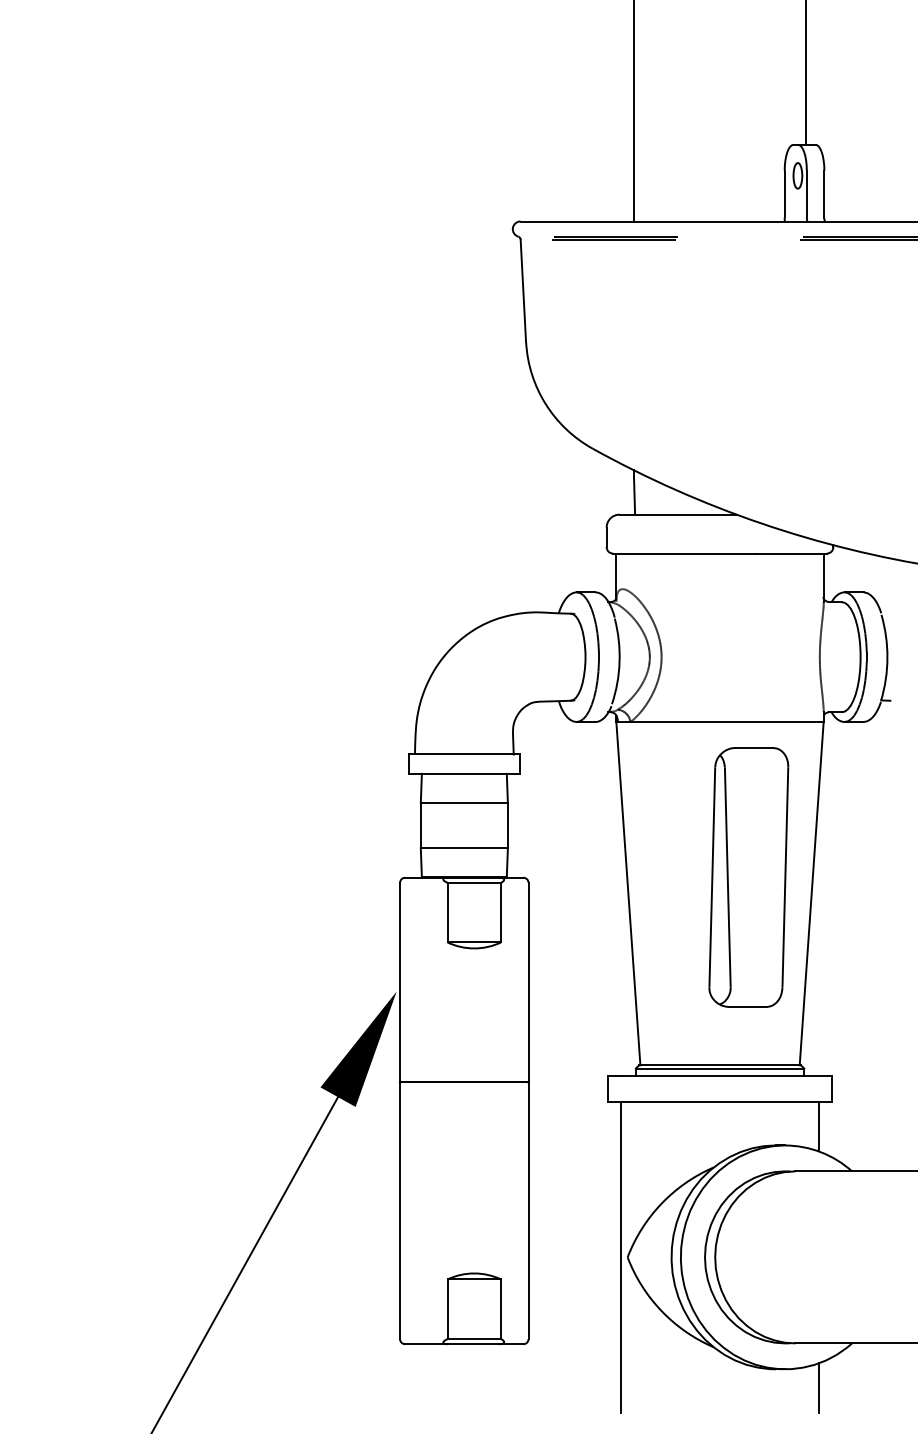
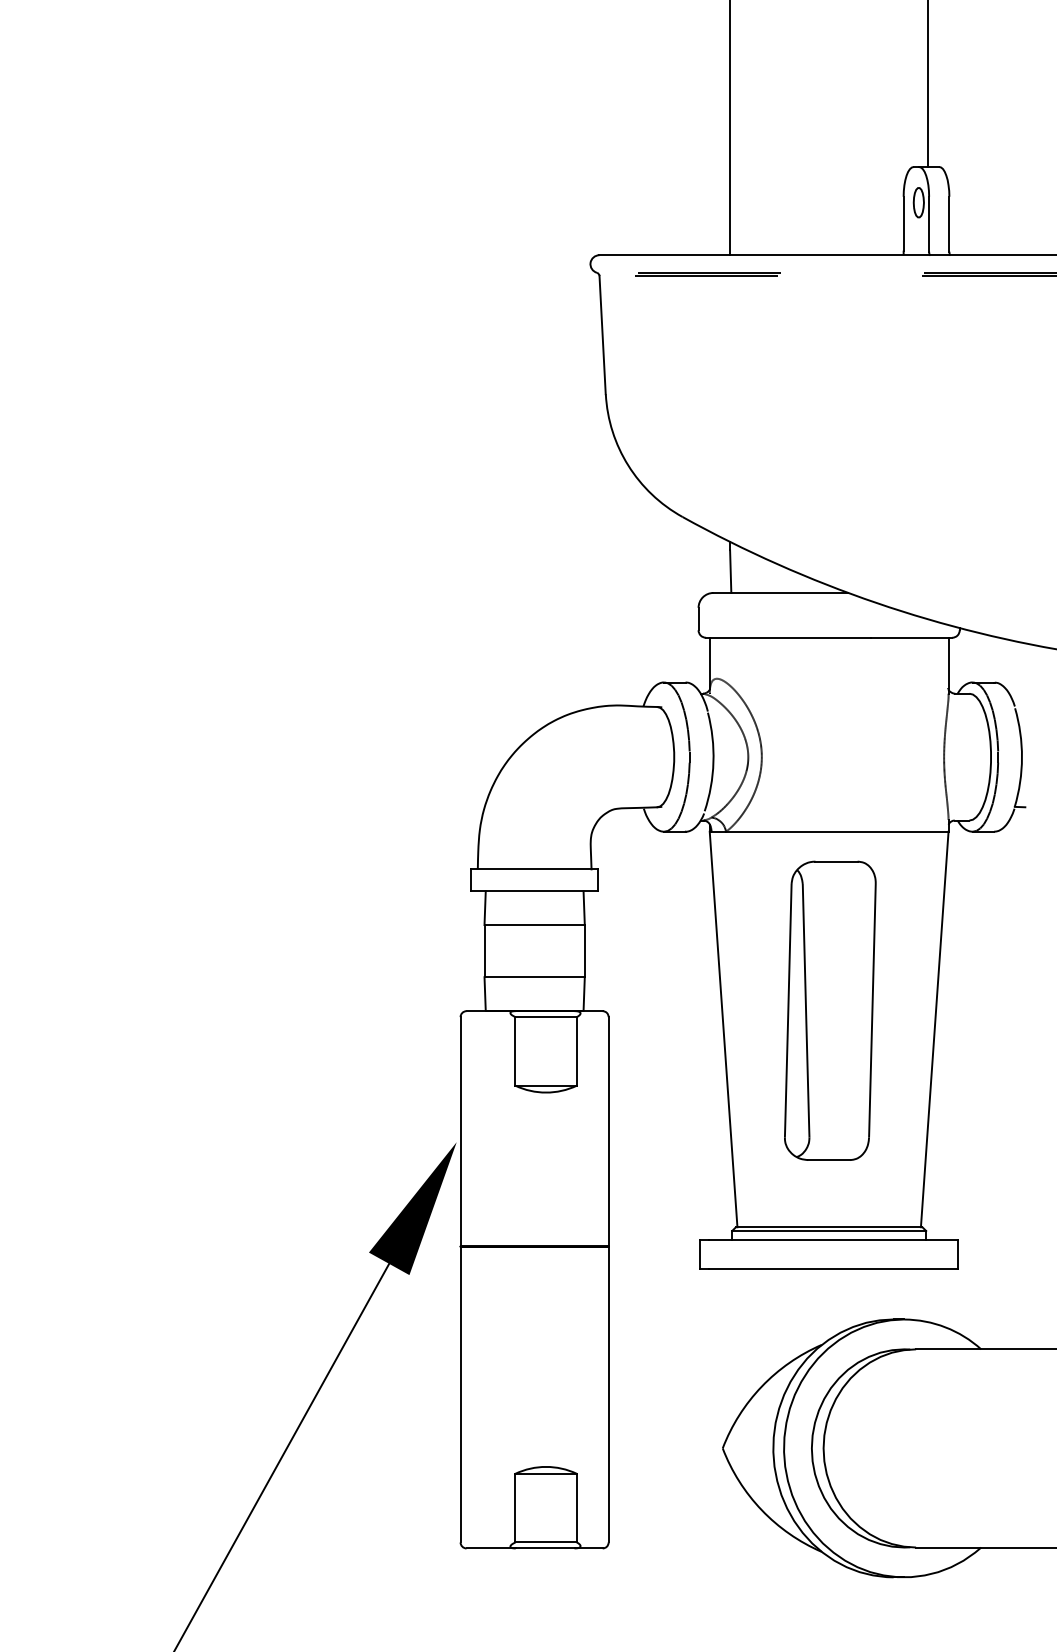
part: (748, 877) -> (830, 1010), moved
line: (819, 1126) -> (943, 1297), removed
line: (621, 1257) -> (715, 1448), removed
line: (819, 1387) -> (943, 1598), removed

